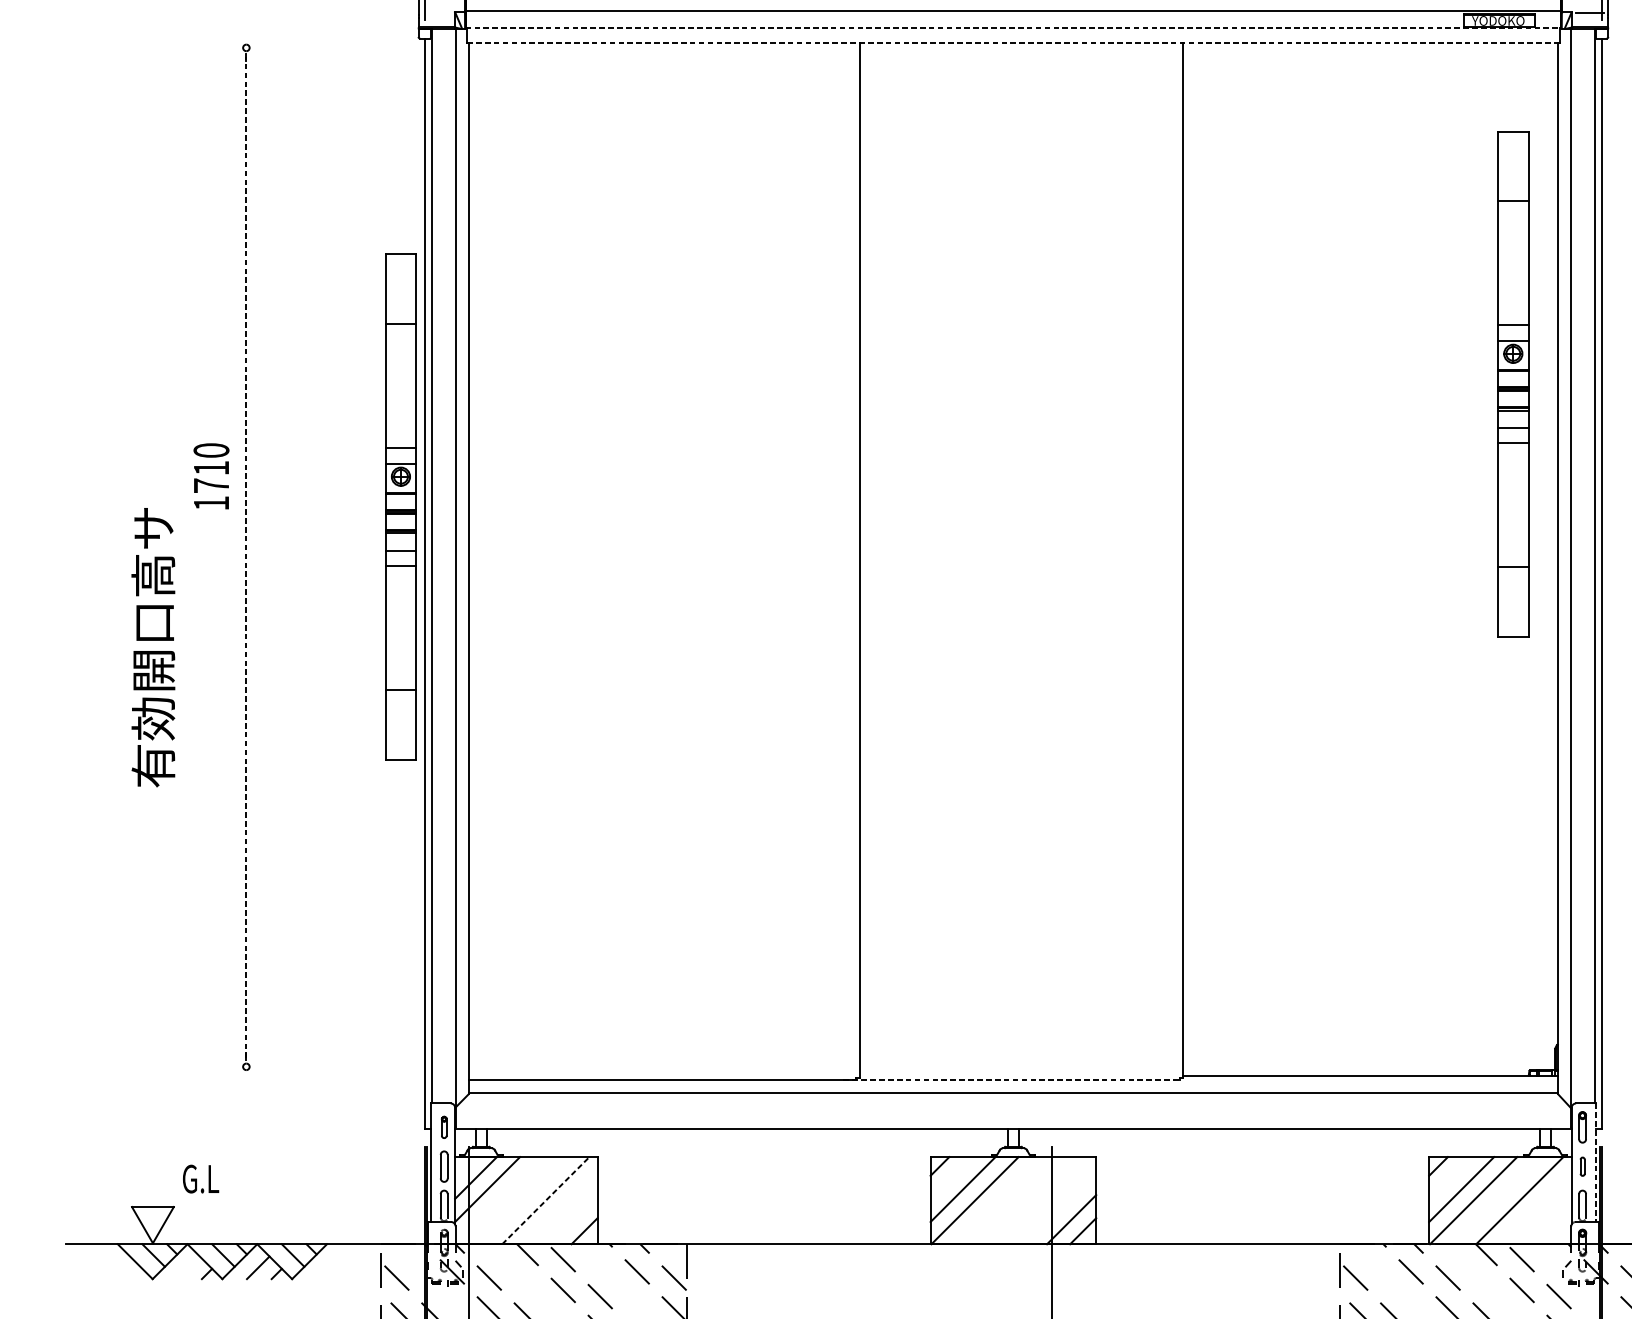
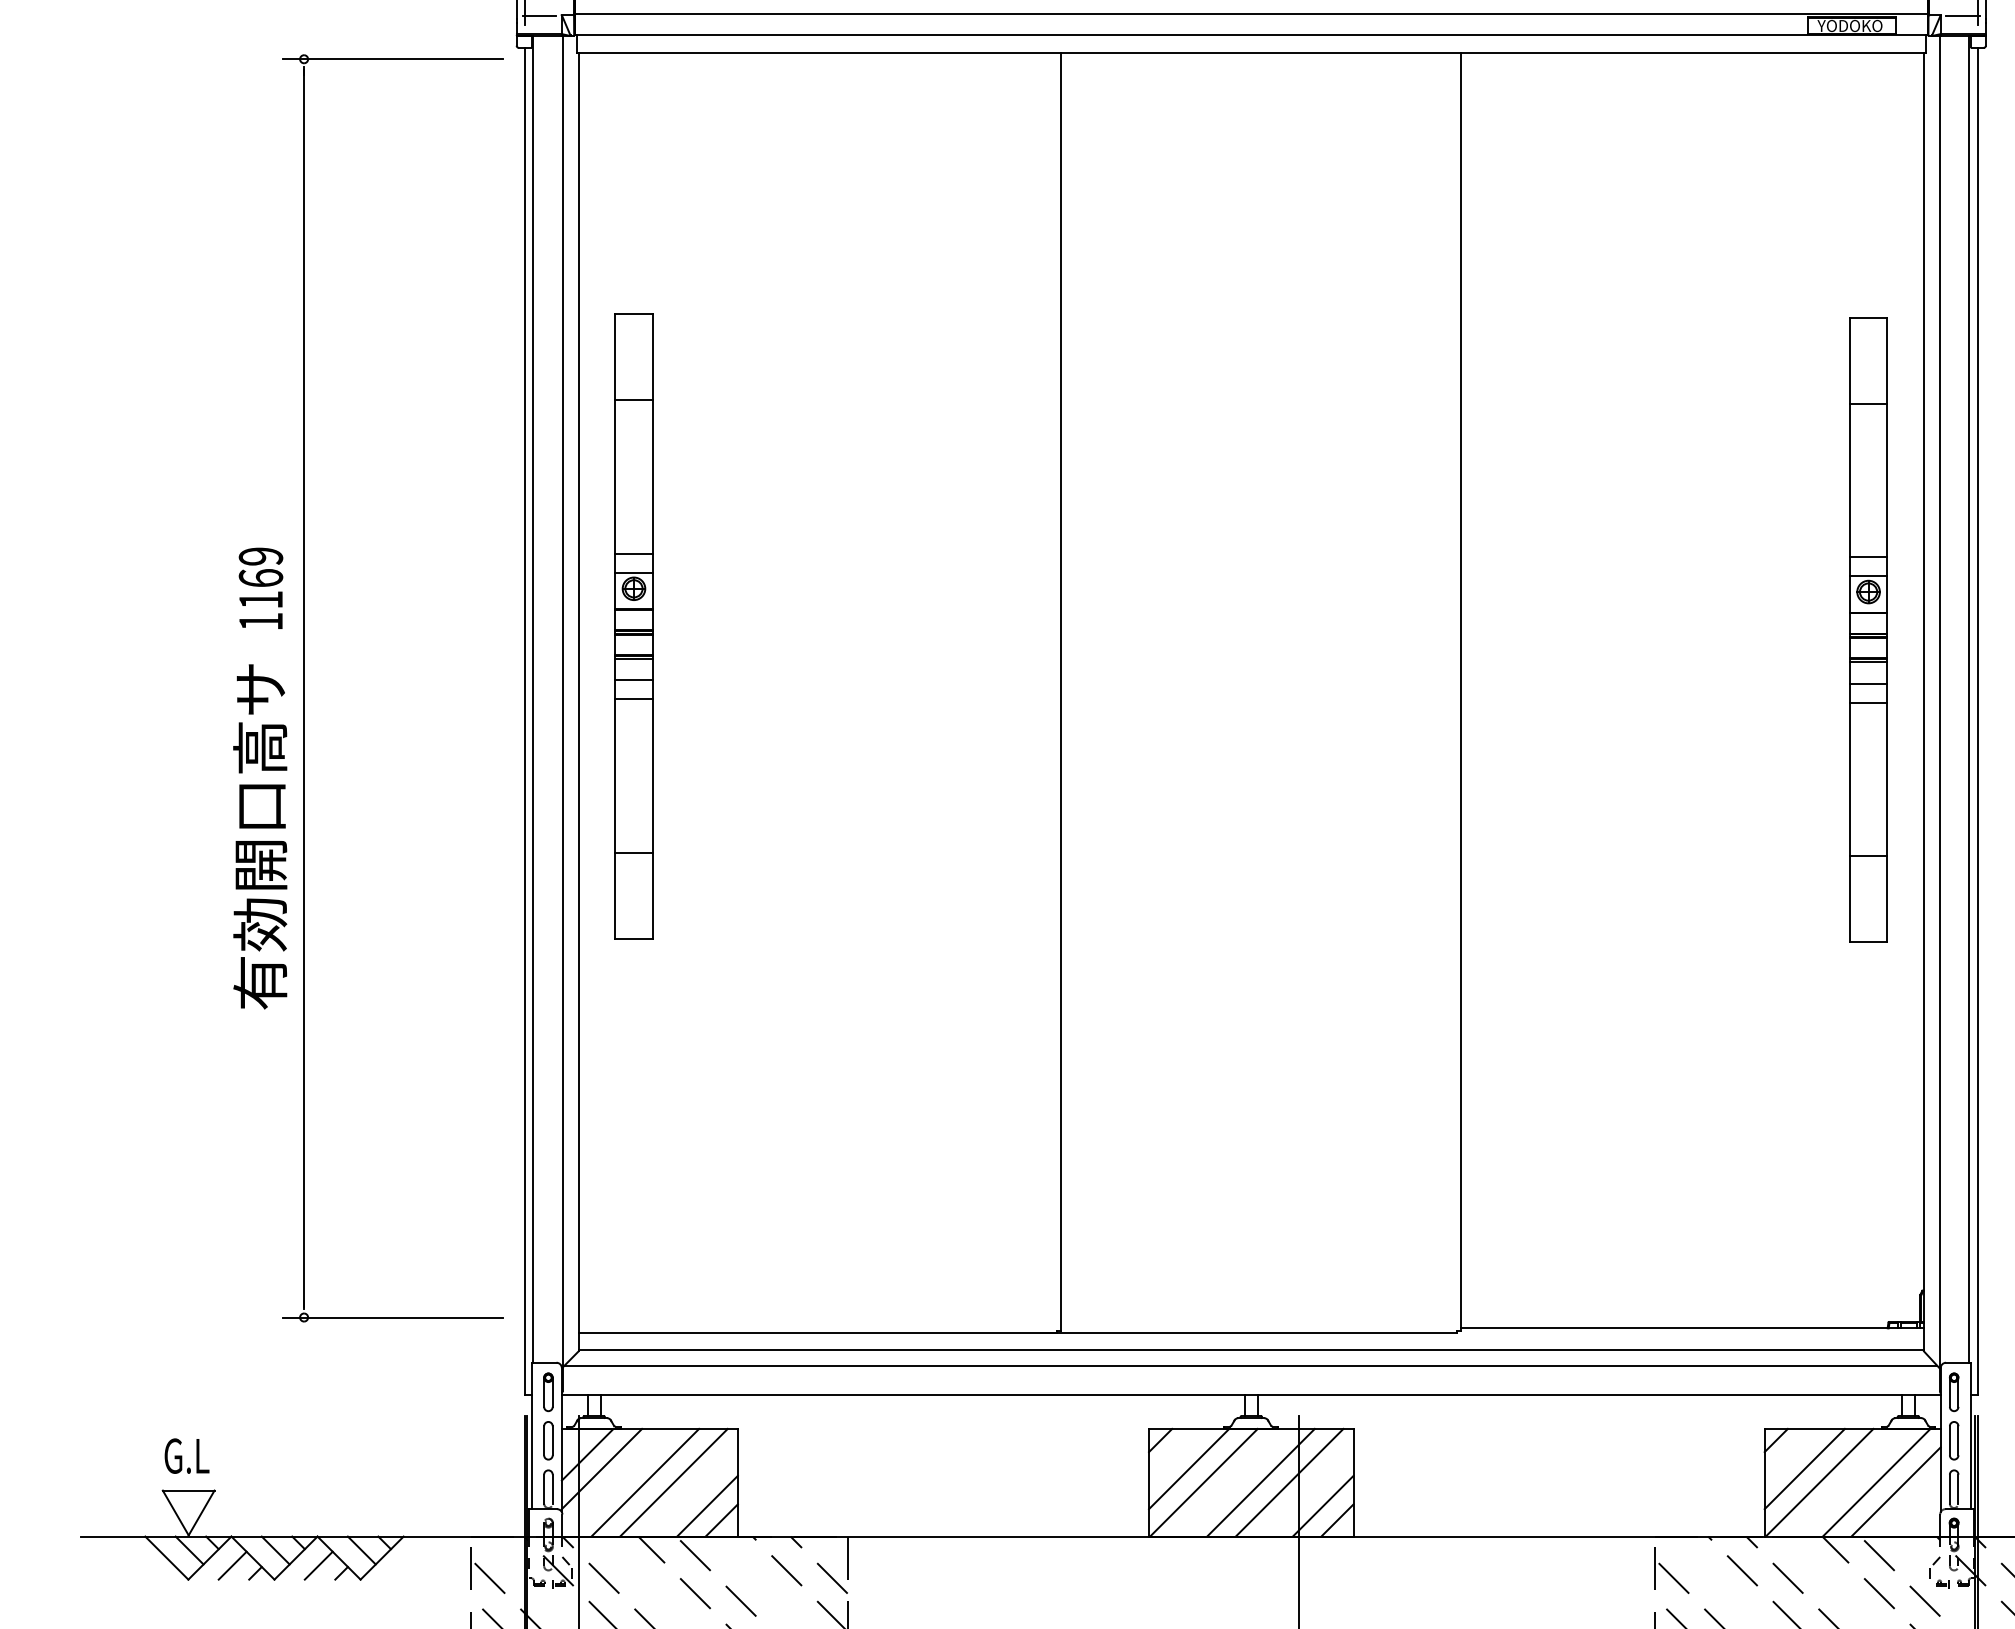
line: (437, 12) -> (539, 15), added
line: (1013, 28) -> (1251, 35), dashed -> solid
line: (1012, 42) -> (1250, 52), dashed -> solid
line: (317, 48) -> (392, 59), added
part: (1513, 384) -> (1868, 629), moved
text: (211, 467) -> (260, 577), 1710 -> 1169
part: (400, 507) -> (633, 626), moved
line: (246, 556) -> (304, 687), dashed -> solid
text: (153, 647) -> (260, 836), moved
line: (317, 1066) -> (392, 1317), added
line: (1011, 1079) -> (1249, 1333), dashed -> solid
line: (1012, 1105) -> (1250, 1365), added
part: (444, 1127) -> (548, 1392), size x1.43
line: (1595, 1163) -> (1970, 1436), dashed -> solid
part: (1582, 1166) -> (1954, 1440), size x1.67
text: (200, 1178) -> (186, 1455), moved
line: (522, 1200) -> (645, 1482), added
line: (546, 1200) -> (674, 1482), dashed -> solid
line: (1020, 1200) -> (1260, 1482), added
line: (1044, 1200) -> (1289, 1482), added
line: (1535, 1207) -> (1895, 1491), added
line: (573, 1219) -> (707, 1505), added
line: (188, 1267) -> (232, 1565), added

